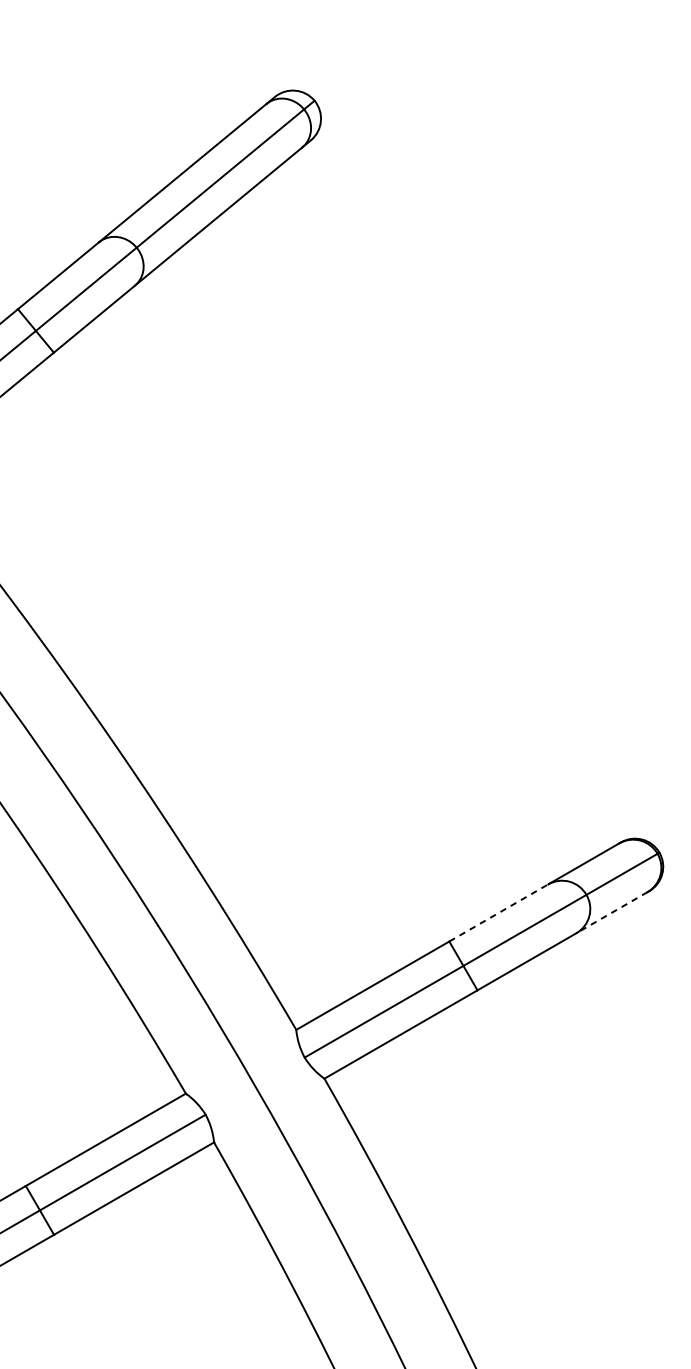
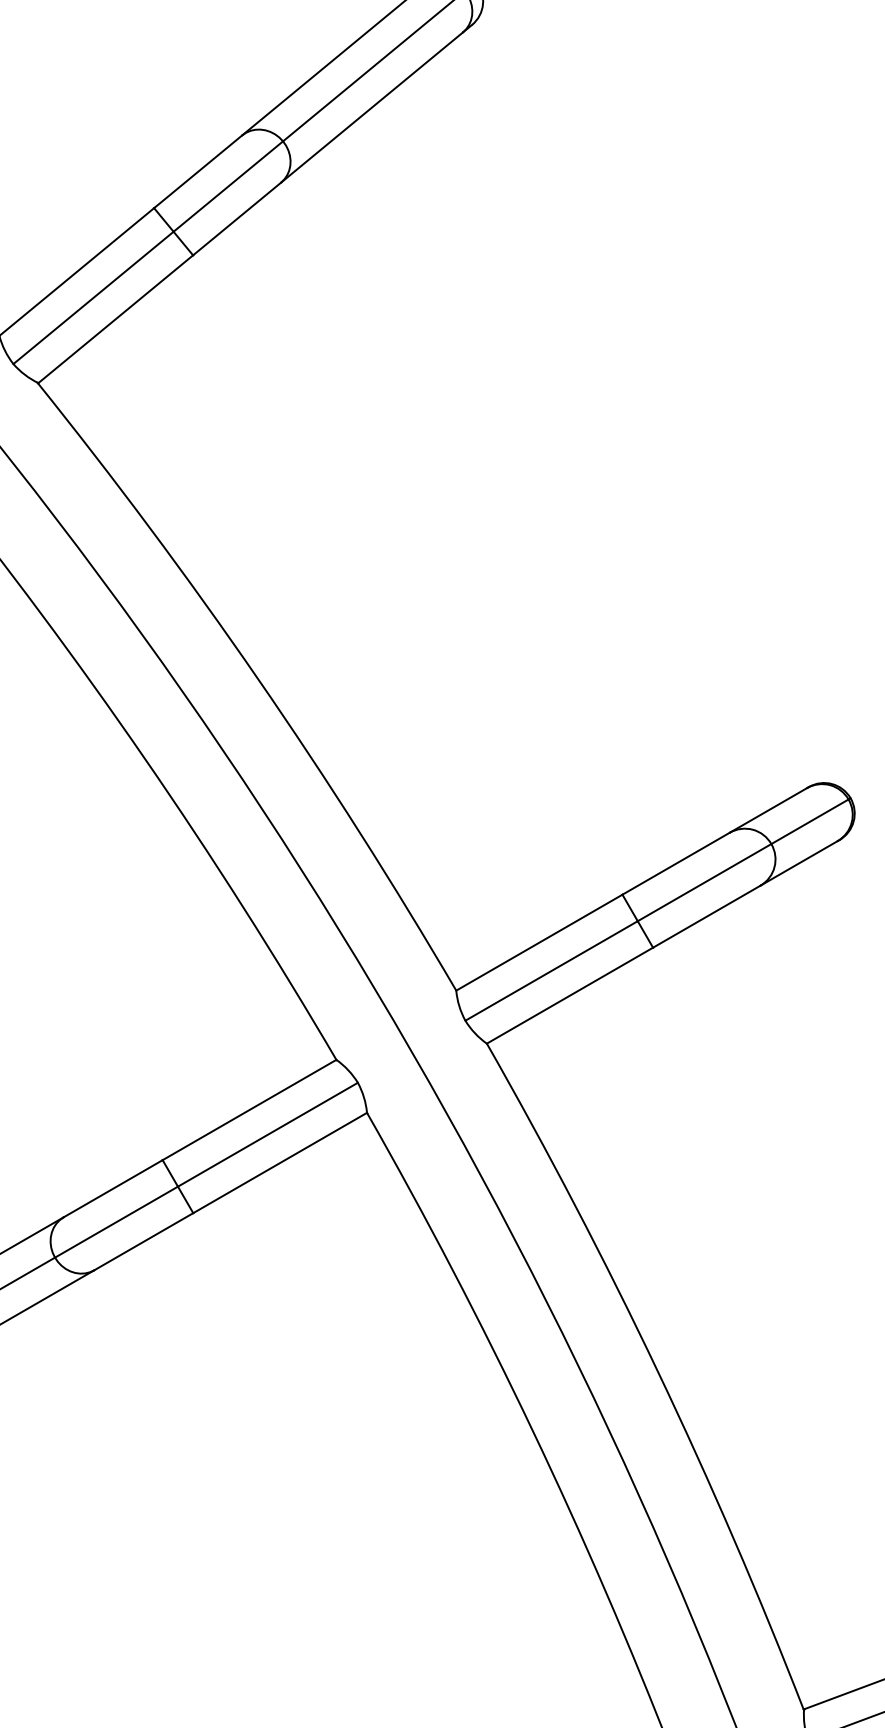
line: (499, 912) -> (676, 863), dashed -> solid
line: (612, 912) -> (799, 863), dashed -> solid

